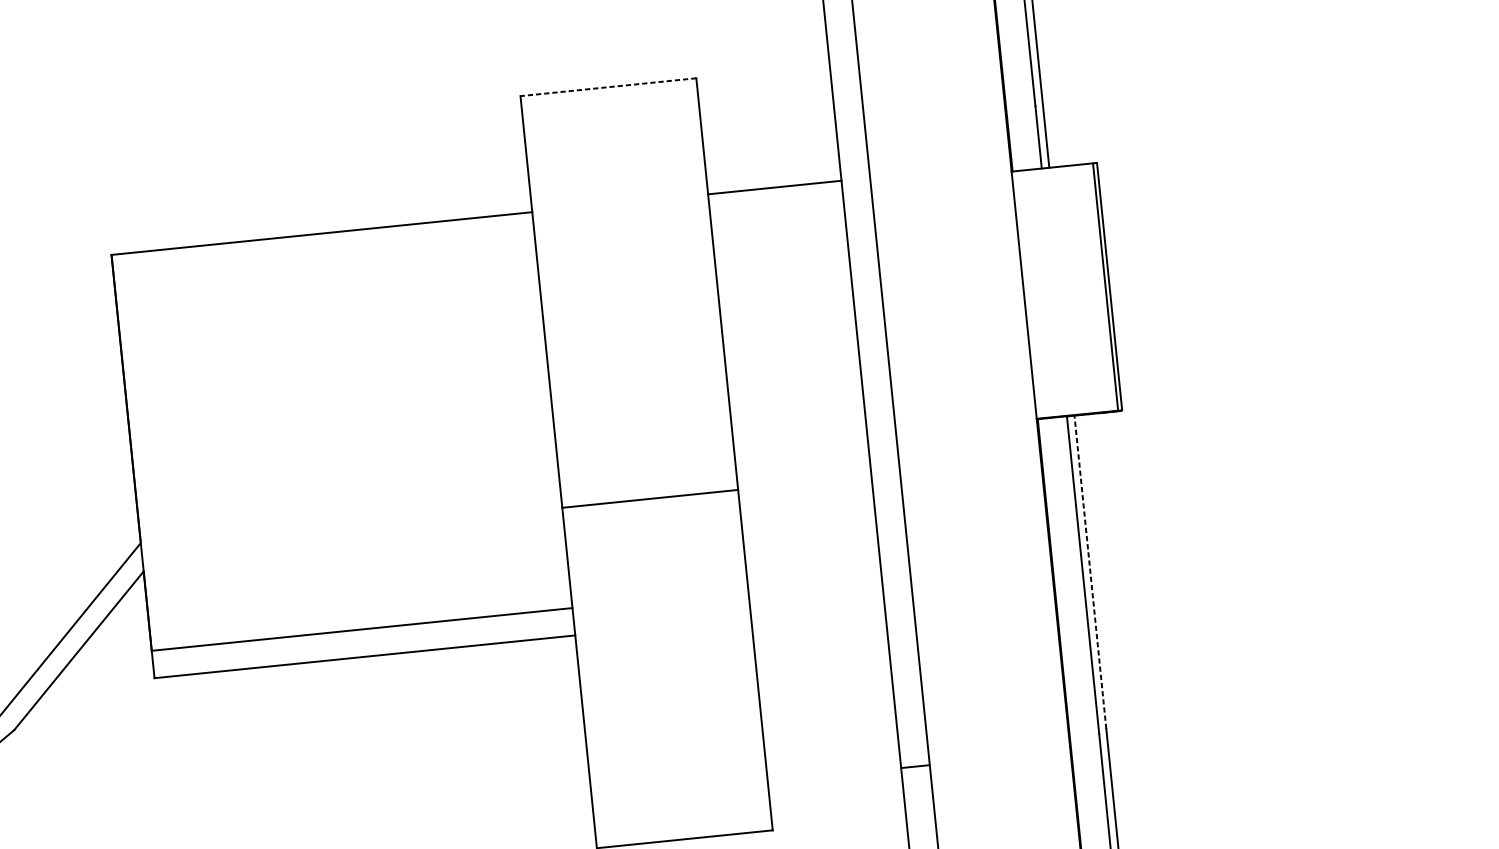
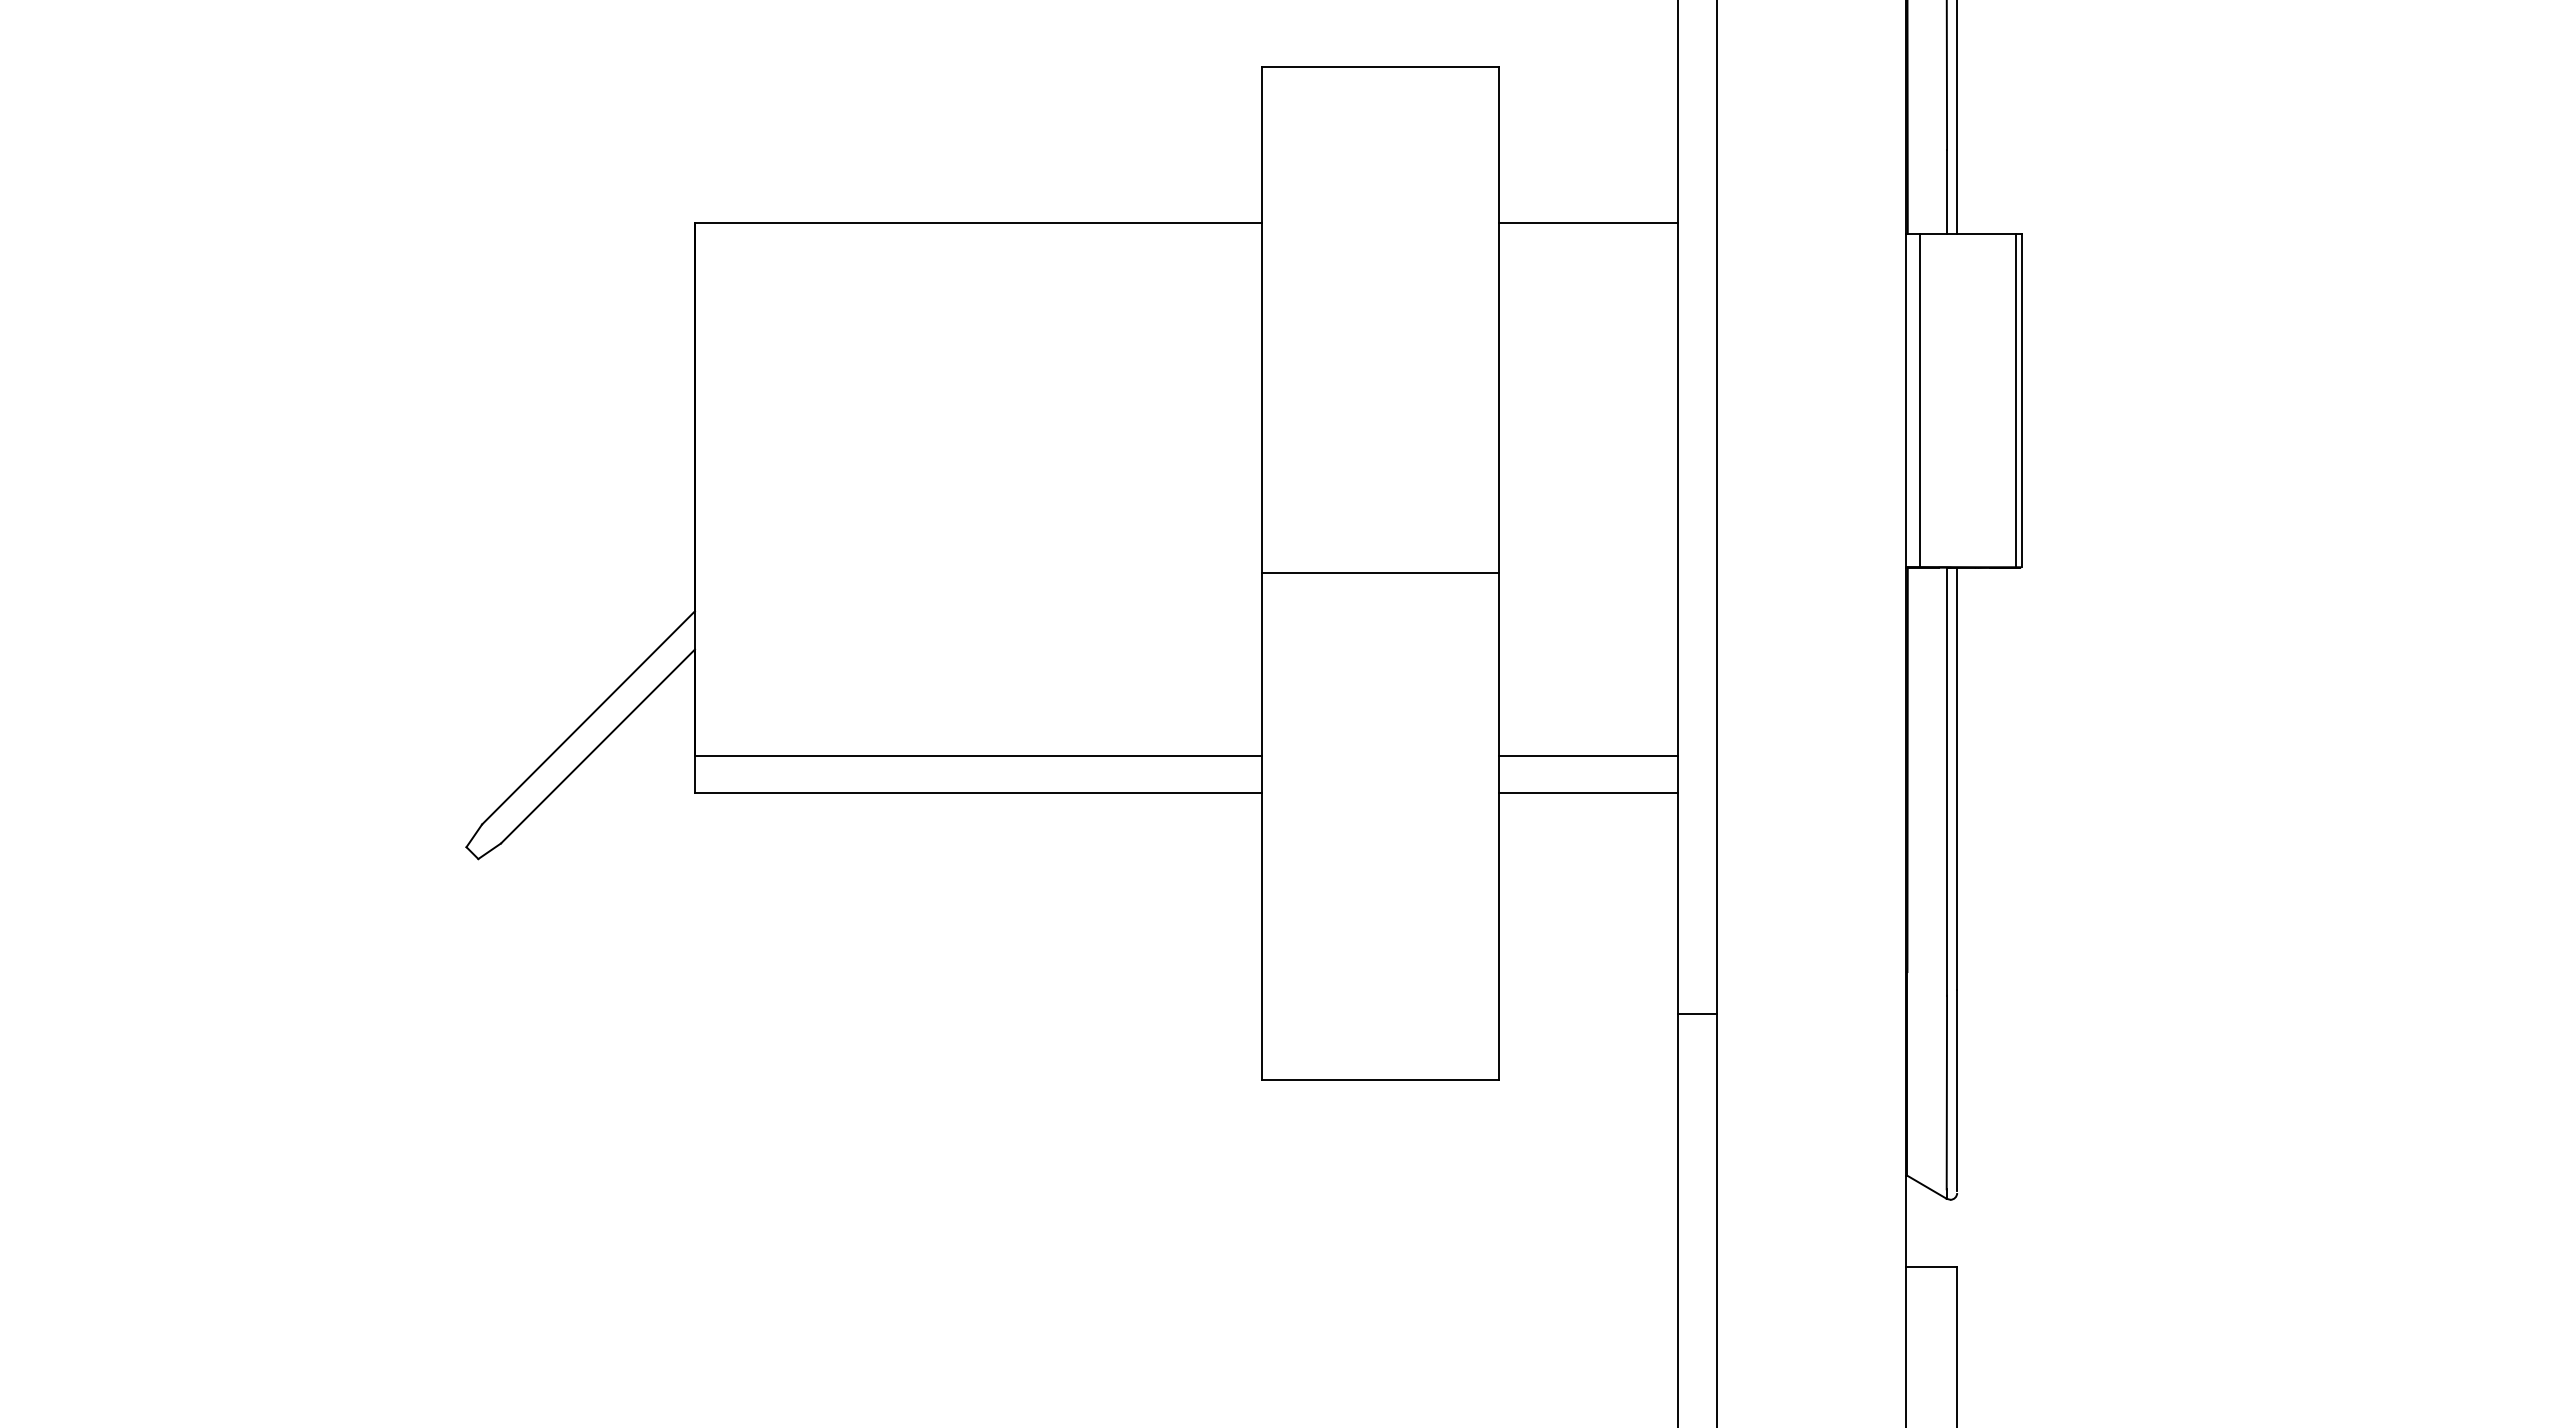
line: (607, 87) -> (1379, 66), dashed -> solid
line: (1034, 294) -> (1920, 400), added
line: (649, 498) -> (1379, 573), moved
line: (1090, 572) -> (1957, 779), dashed -> solid
line: (815, 583) -> (1588, 756), added
line: (817, 610) -> (1588, 793), added

